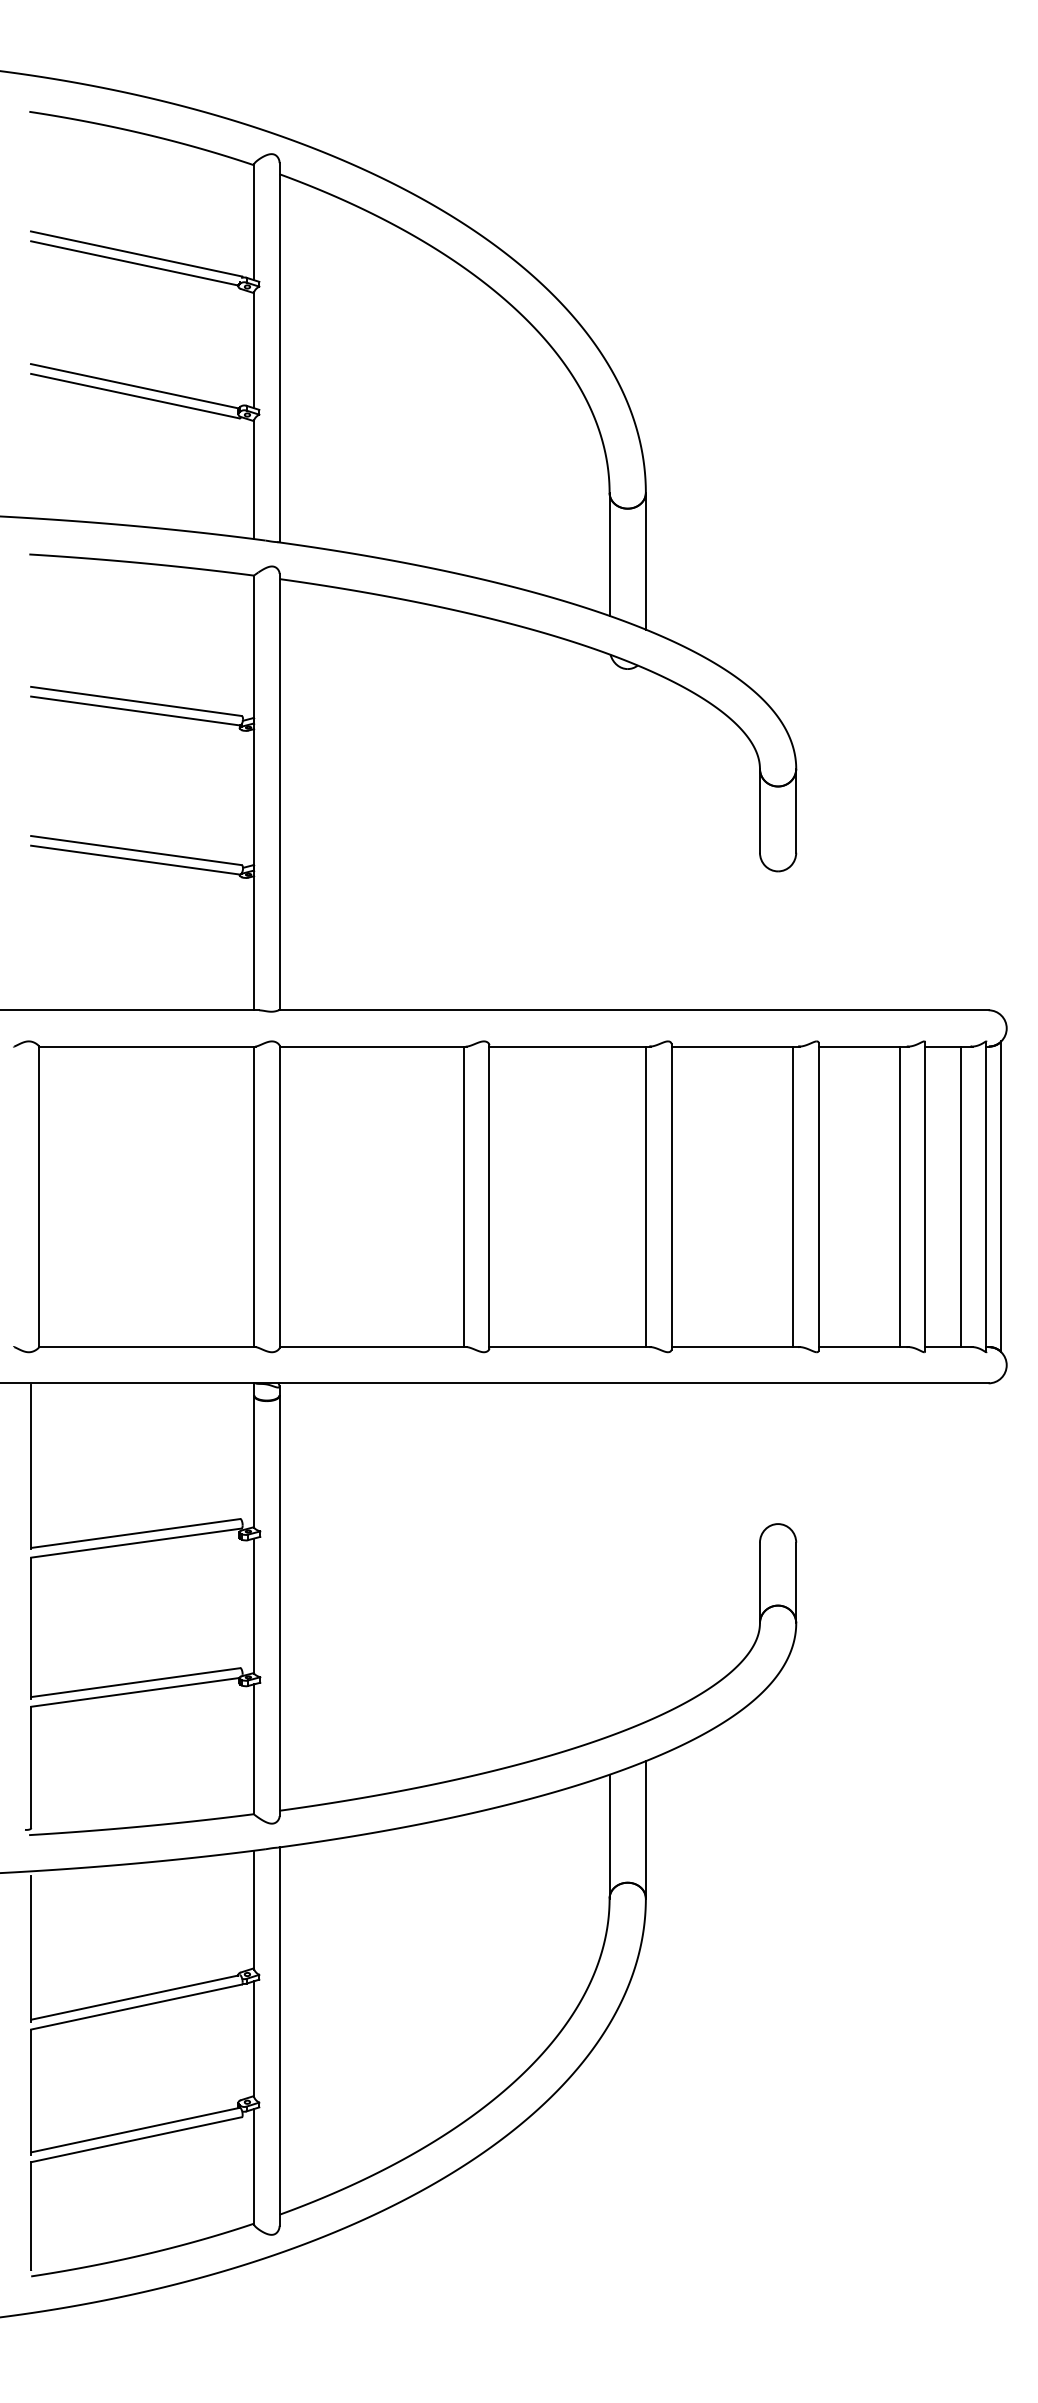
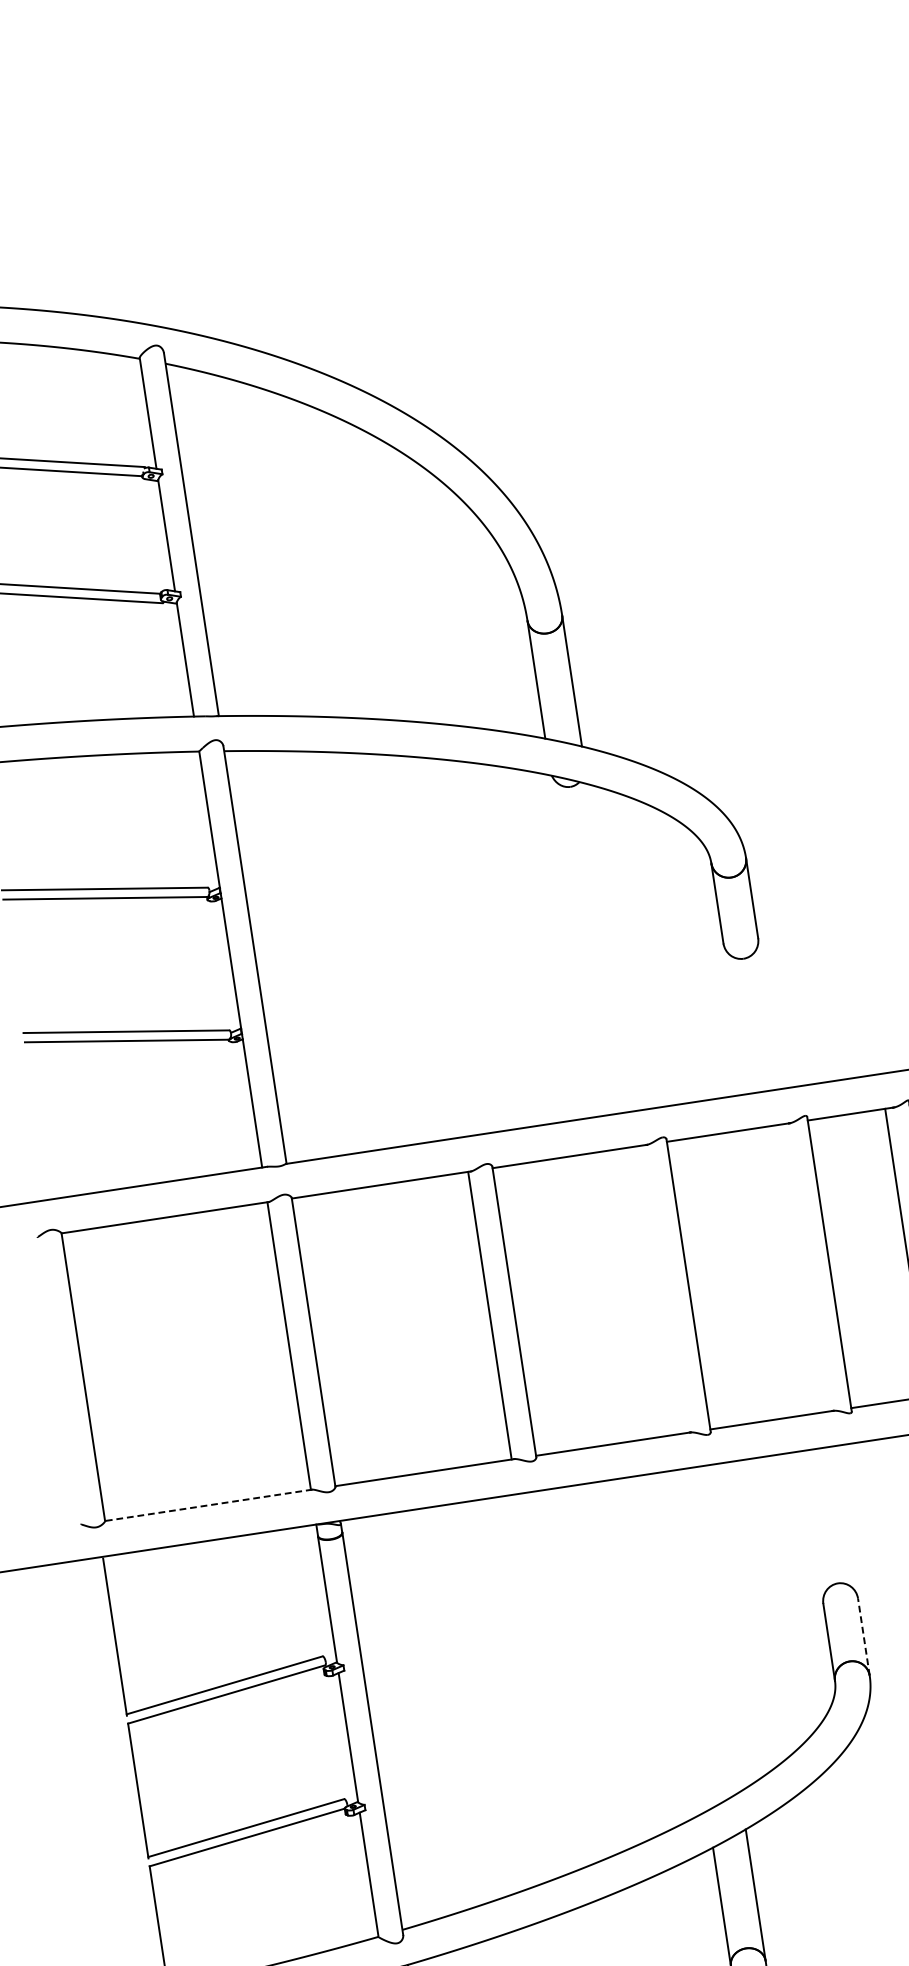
line: (646, 1196) -> (664, 1288), removed
line: (793, 1196) -> (805, 1267), removed
line: (146, 1347) -> (207, 1505), solid -> dashed
line: (796, 1582) -> (864, 1636), solid -> dashed

